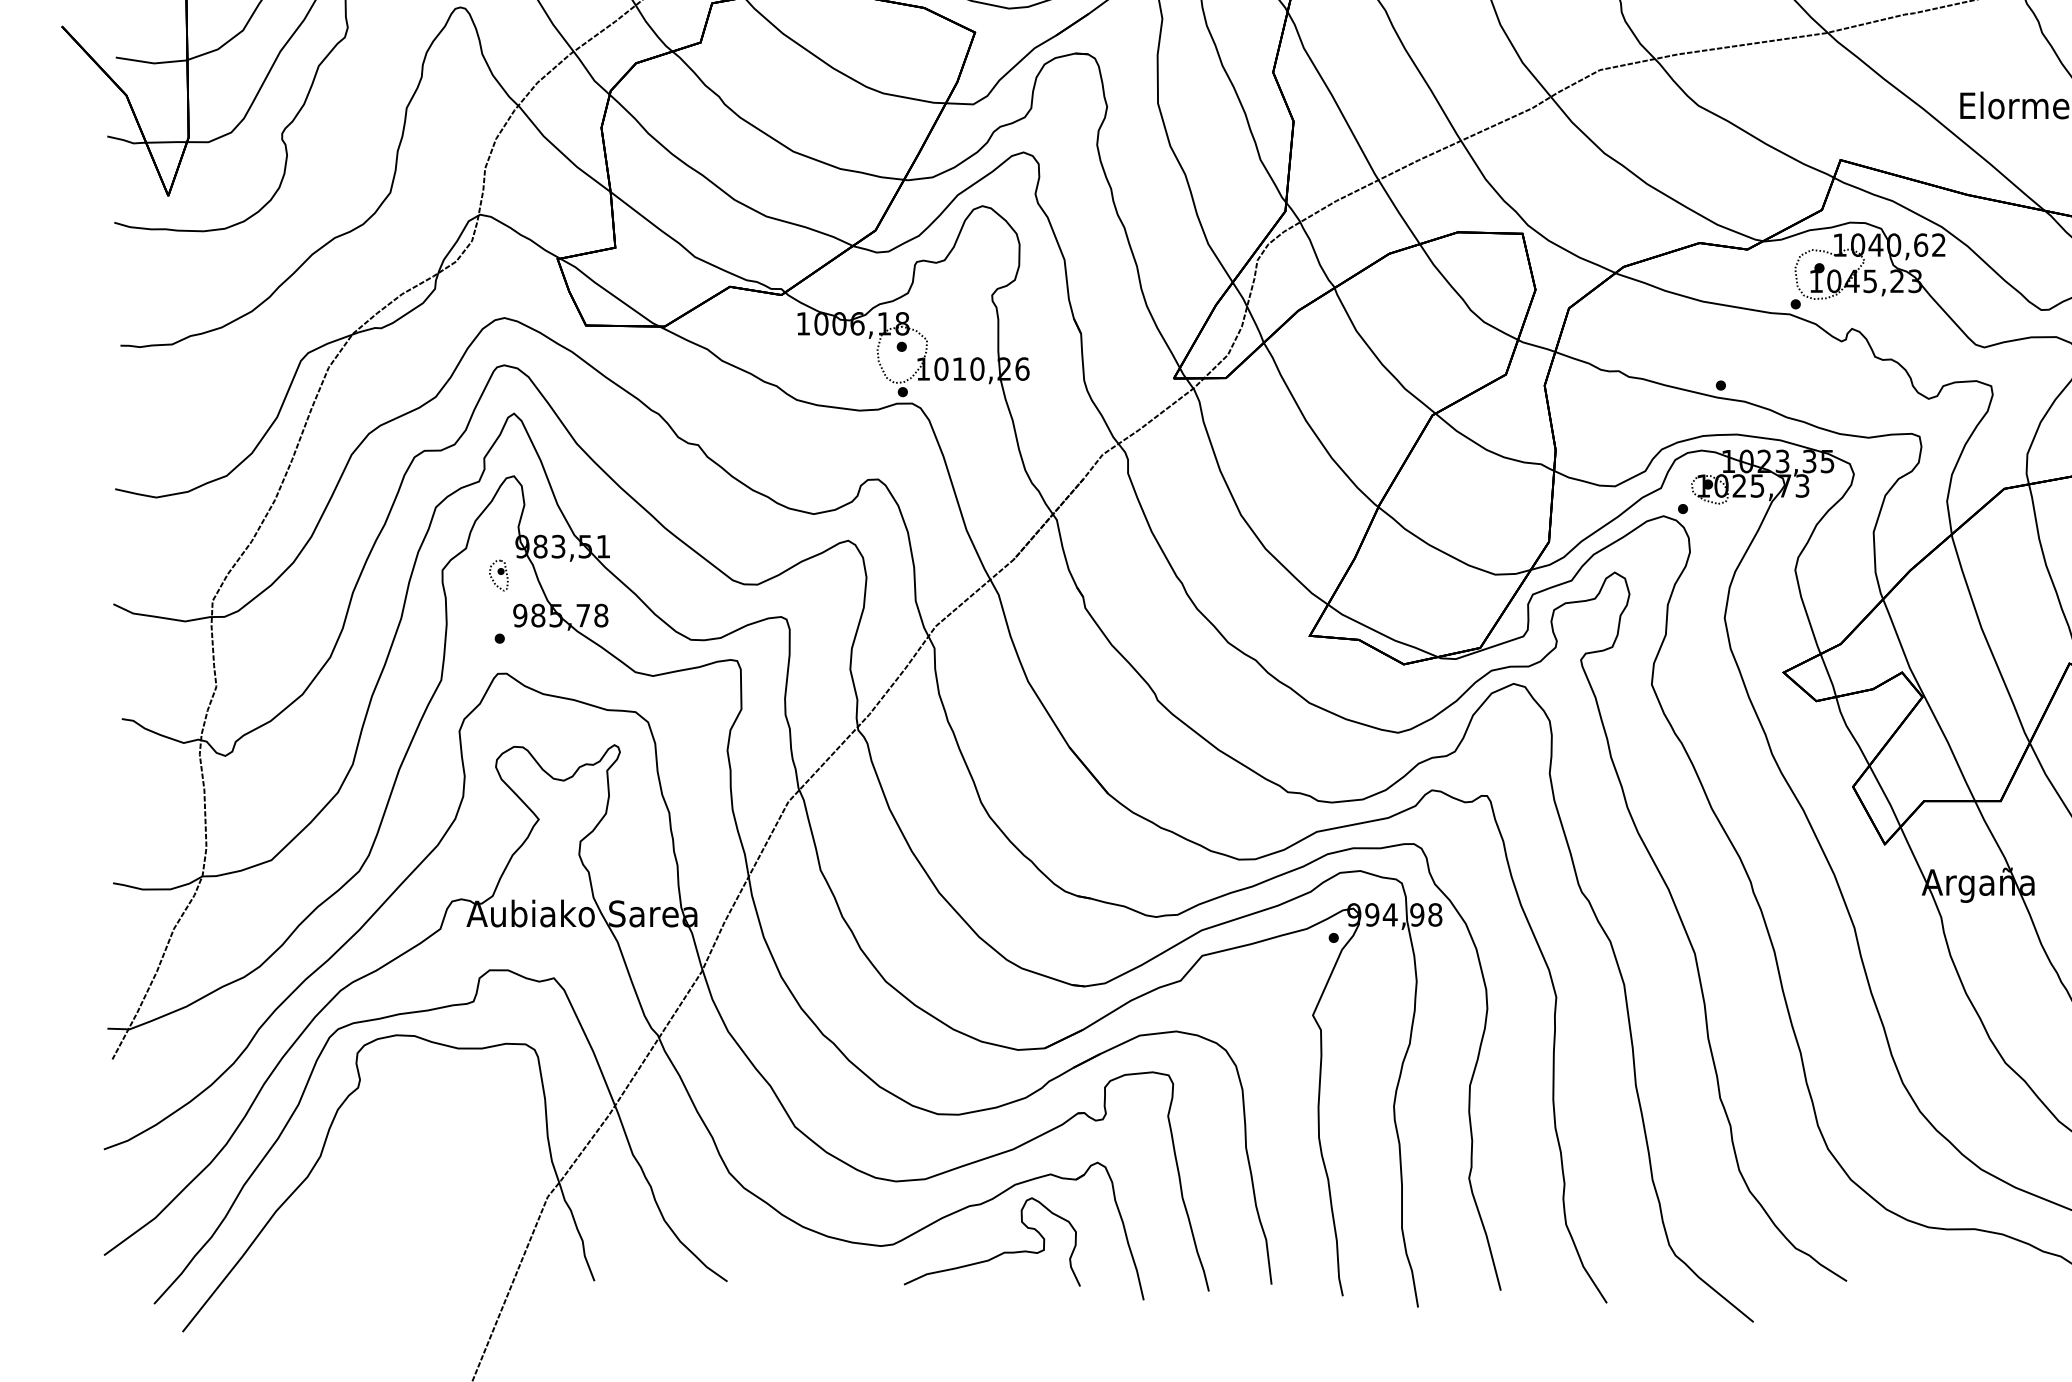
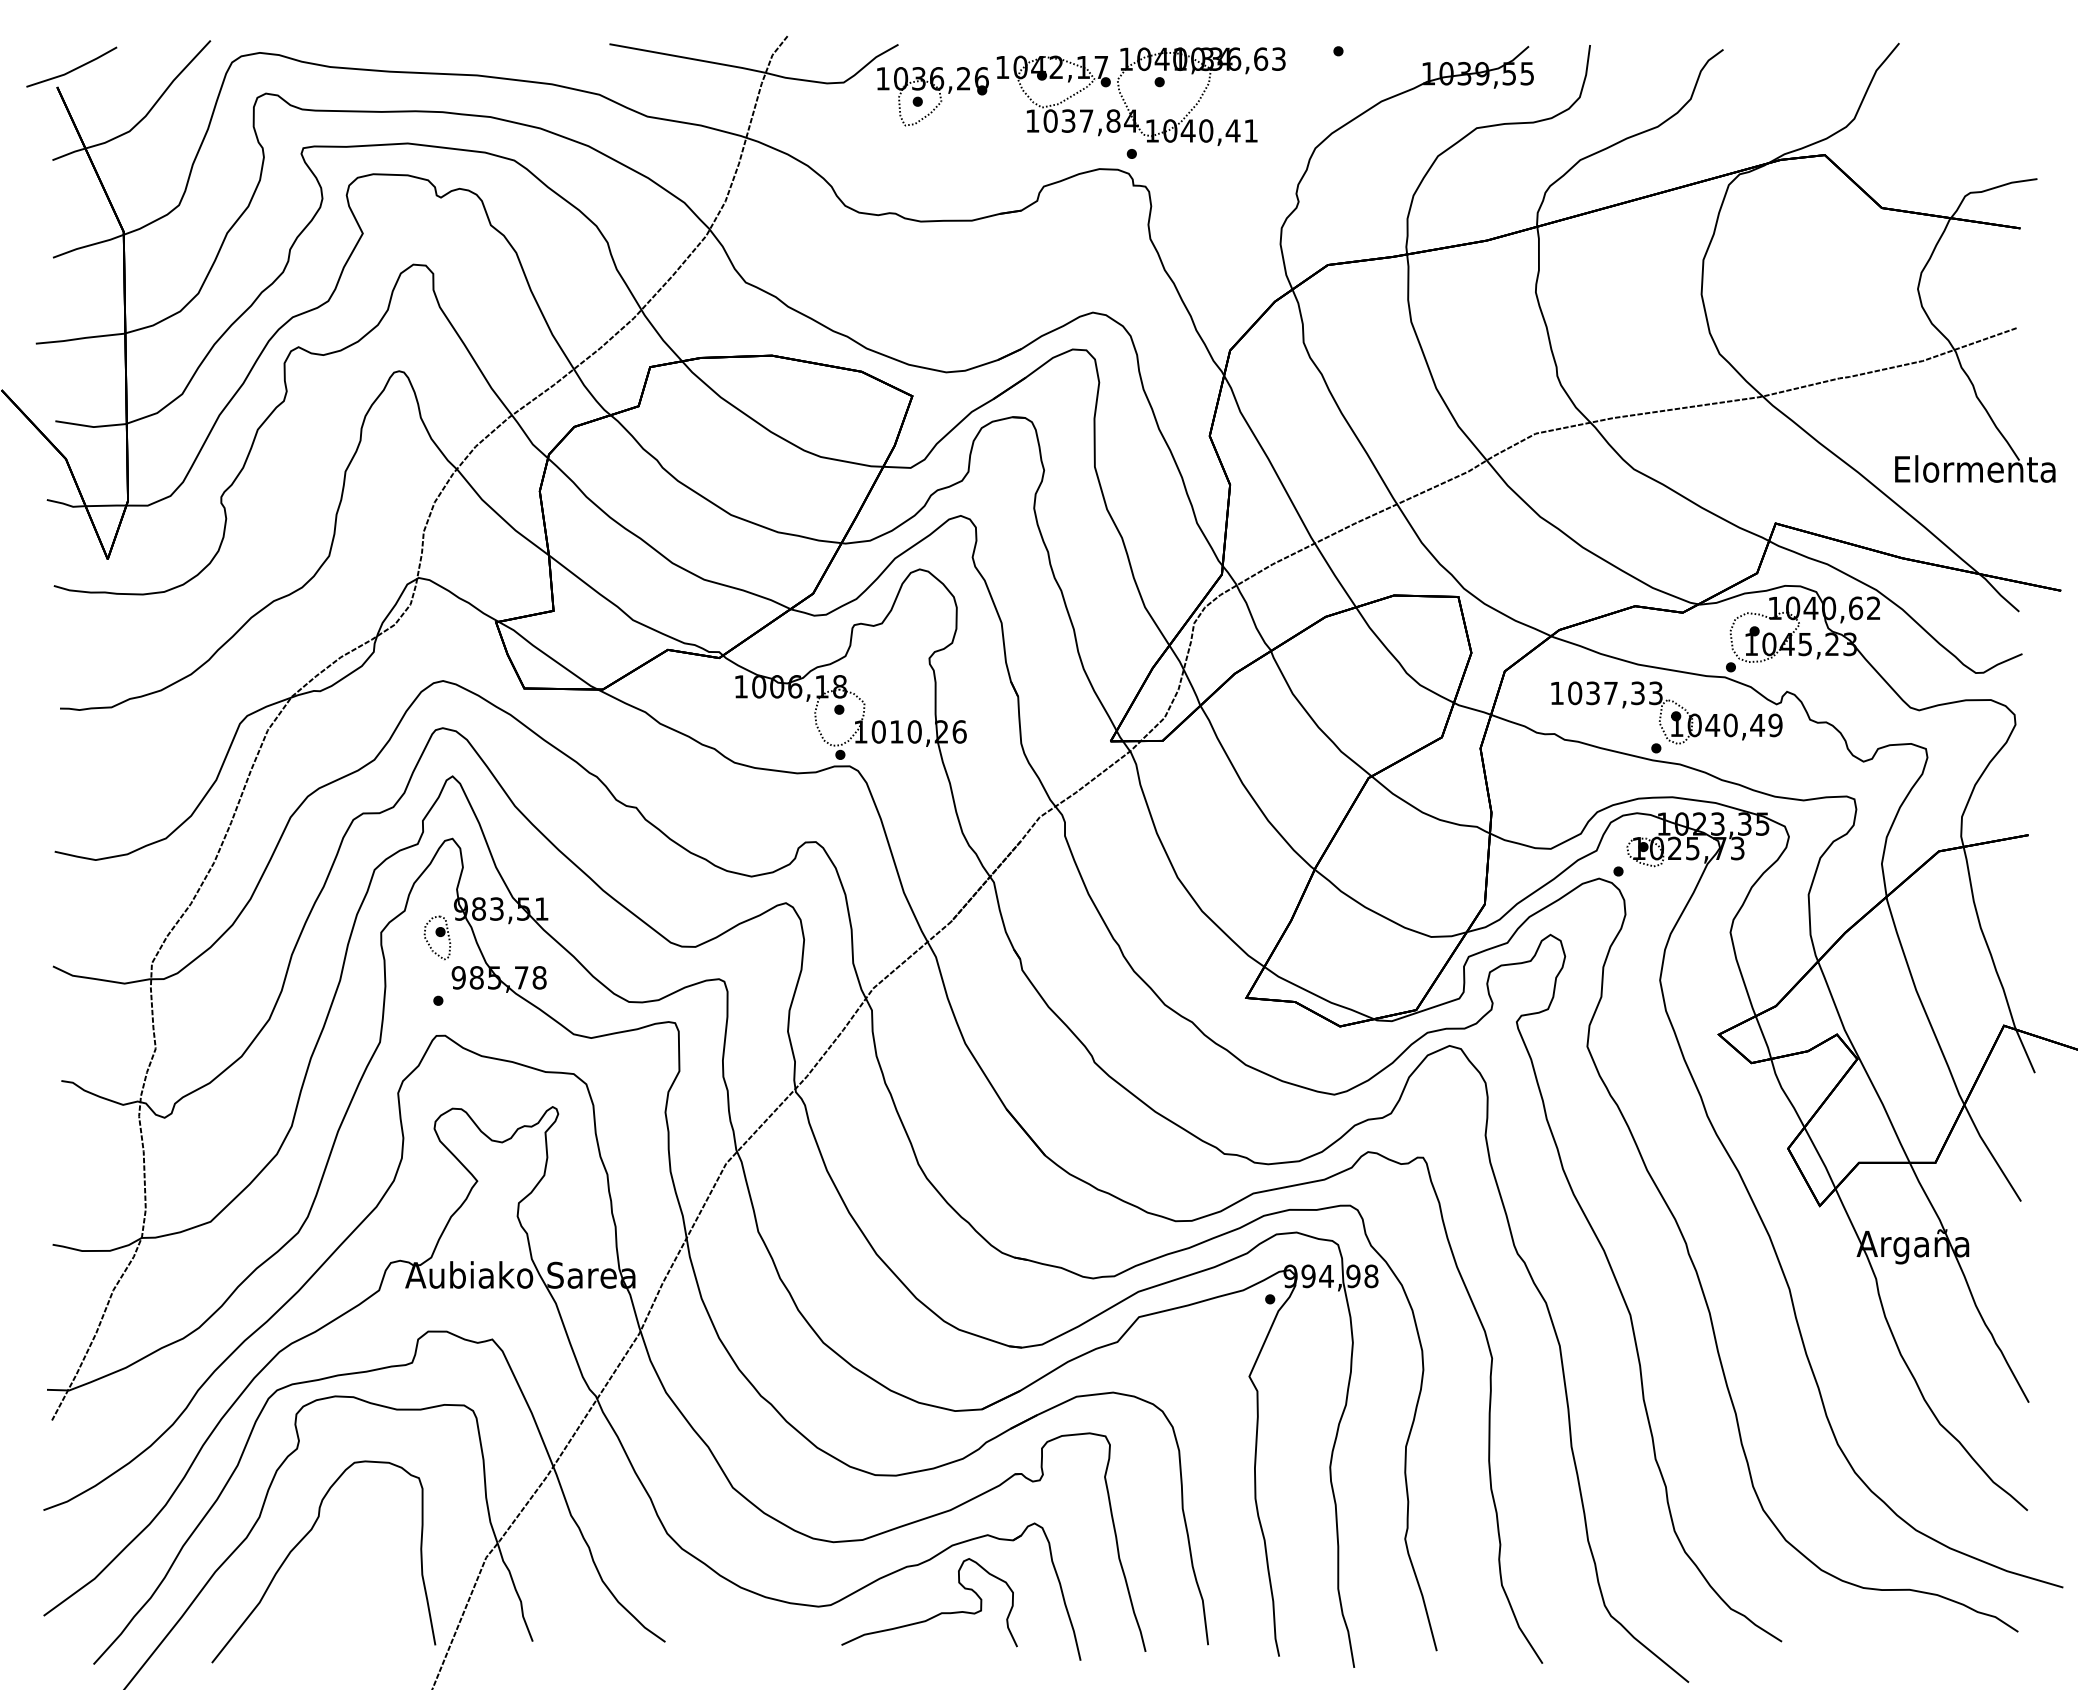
part: (1731, 349) -> (1666, 712), added
part: (498, 575) -> (437, 937), size x1.43
curve: (363, 1179) -> (302, 1540), added

